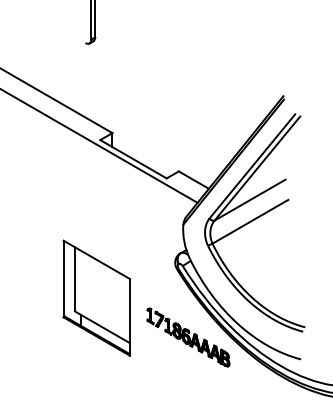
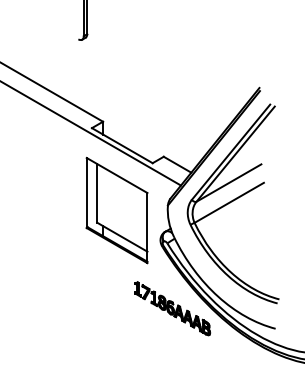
part: (96, 297) -> (116, 209), moved

